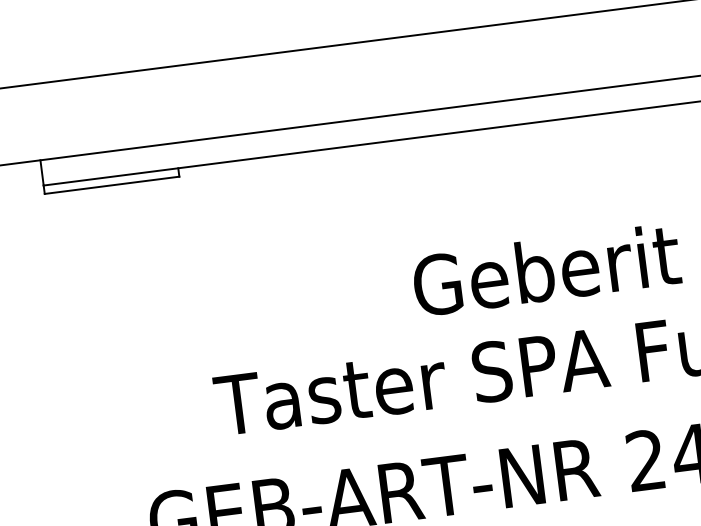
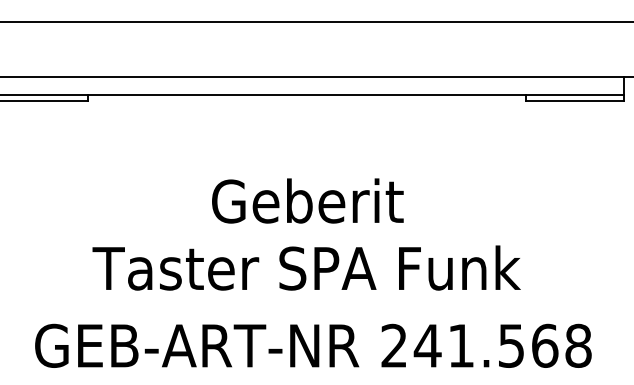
text: (546, 269) -> (307, 200), moved

